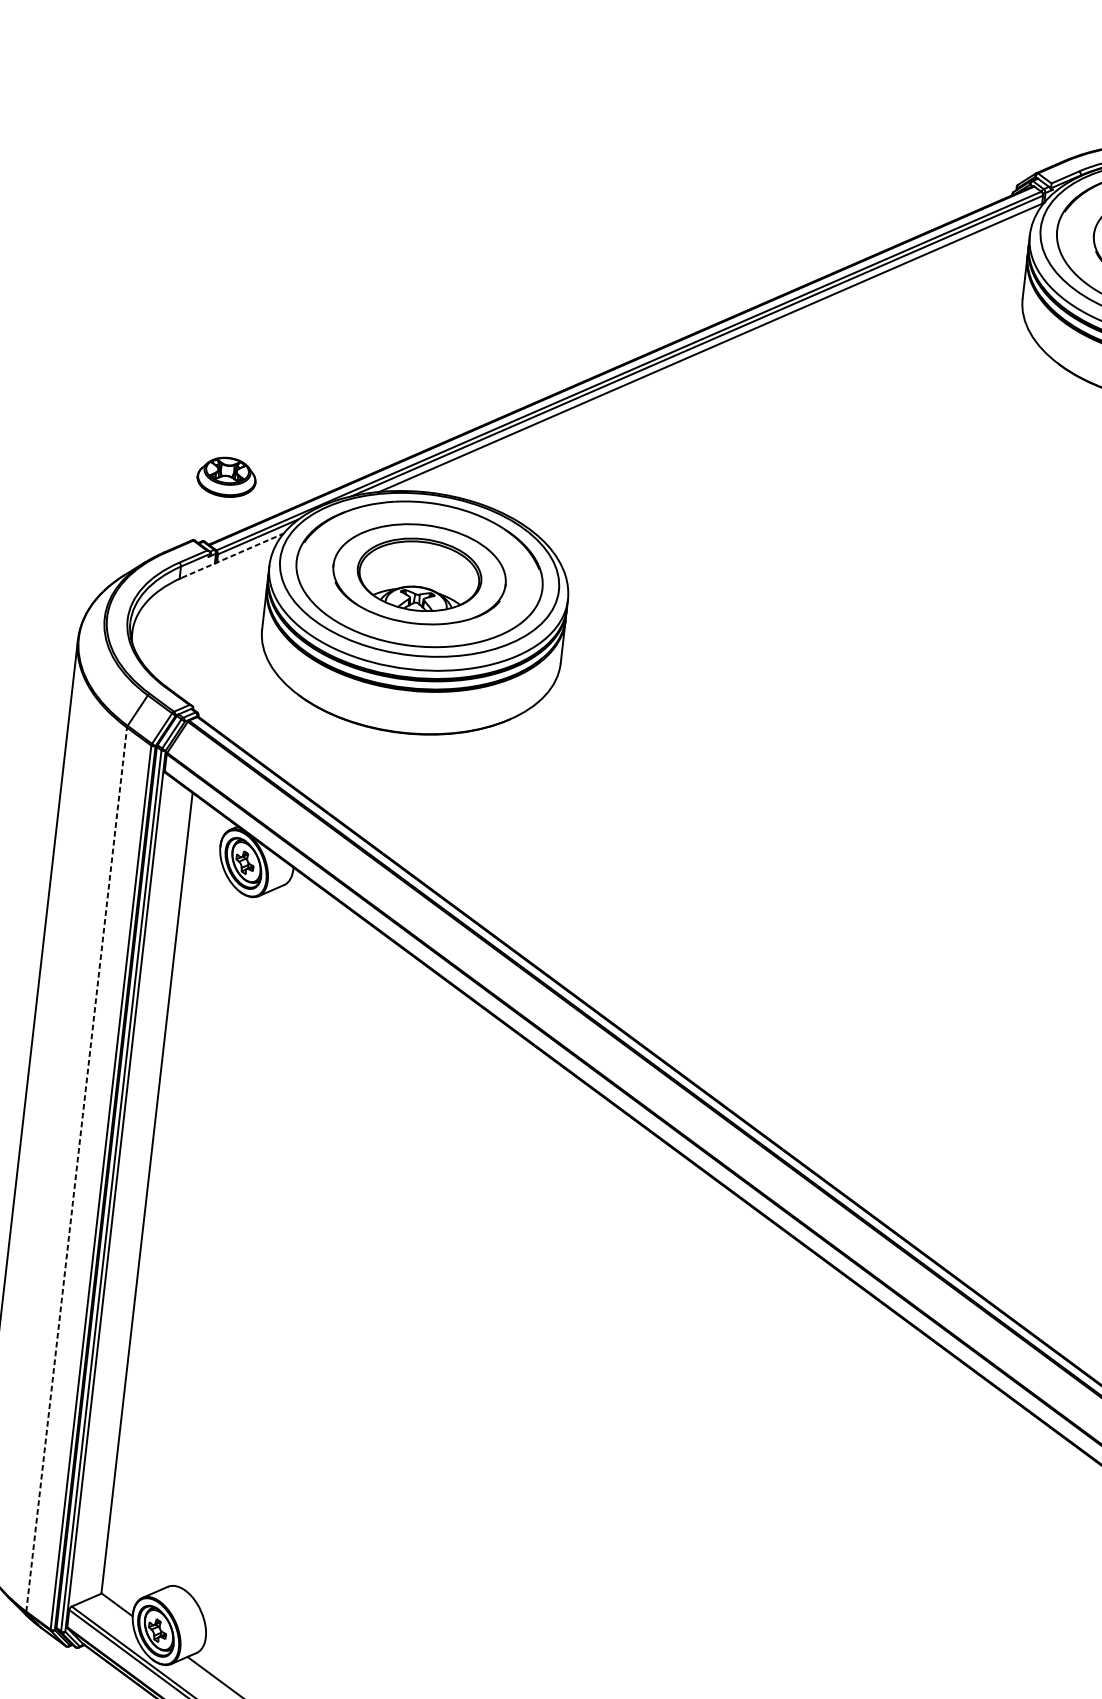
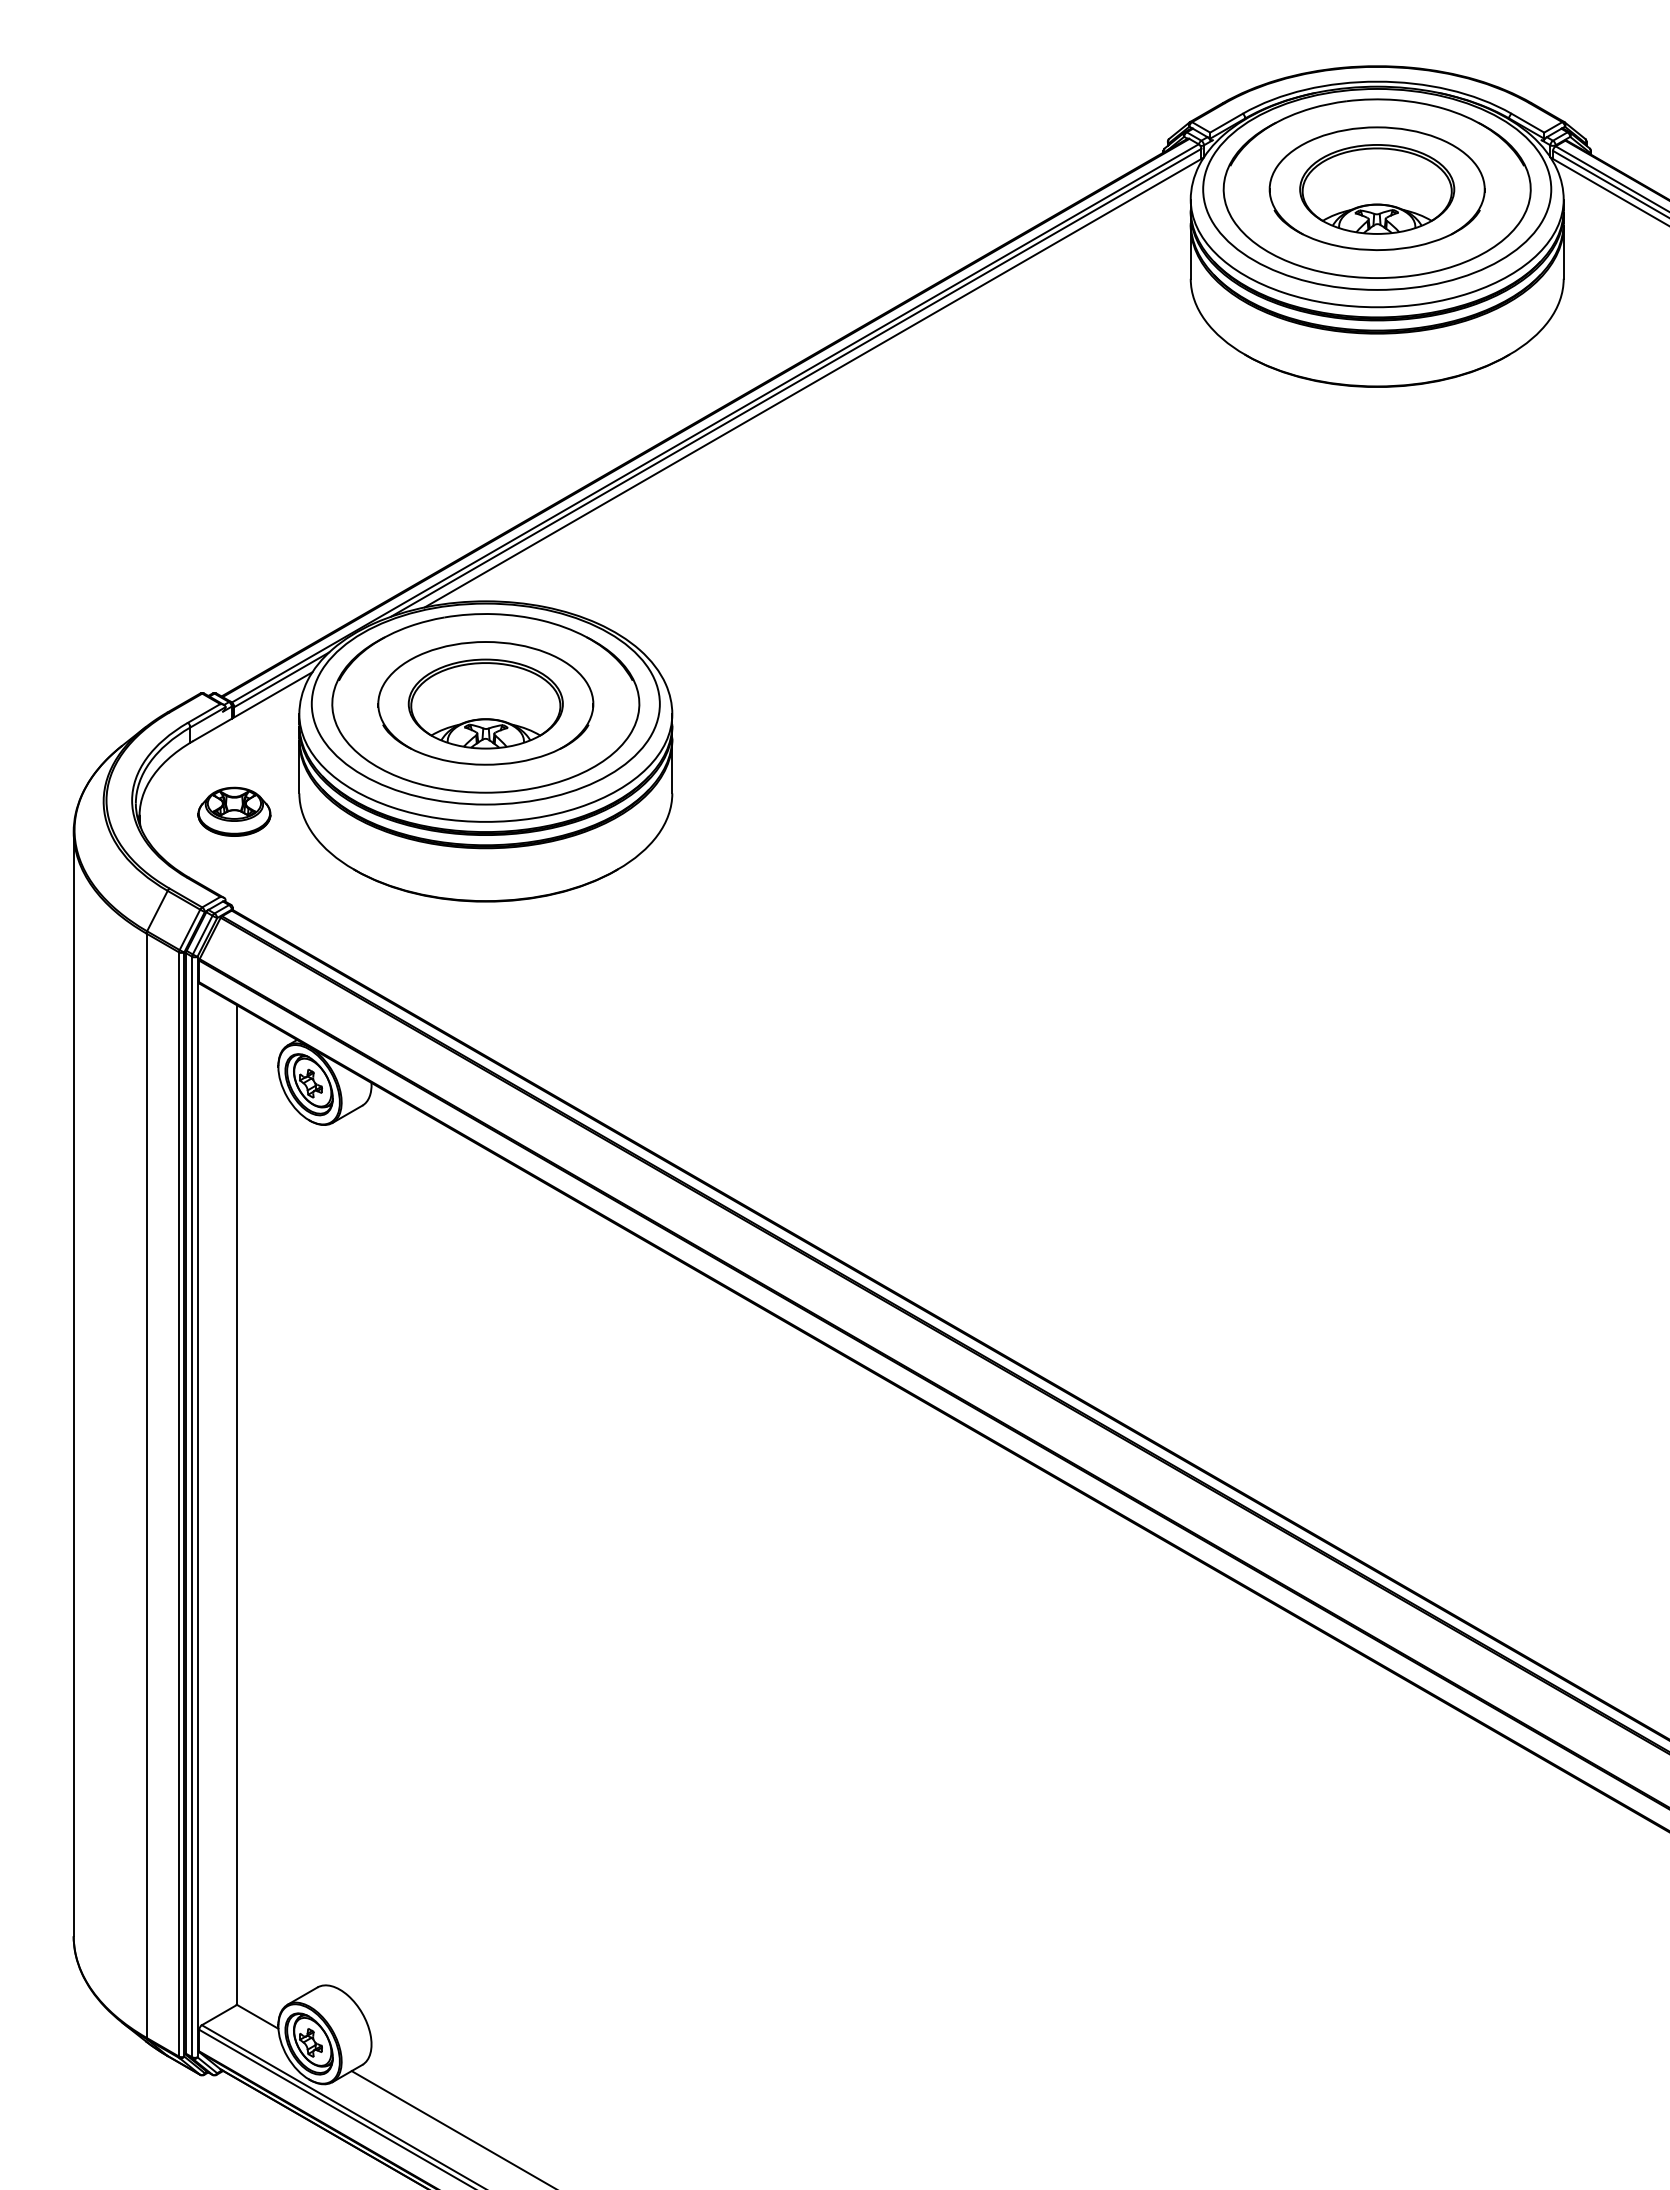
part: (226, 477) -> (234, 811), moved
line: (232, 555) -> (252, 706), dashed -> solid
line: (76, 1169) -> (146, 1485), dashed -> solid

